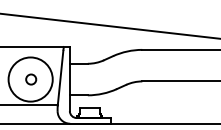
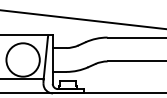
circle: (31, 78) -> (23, 59), removed

